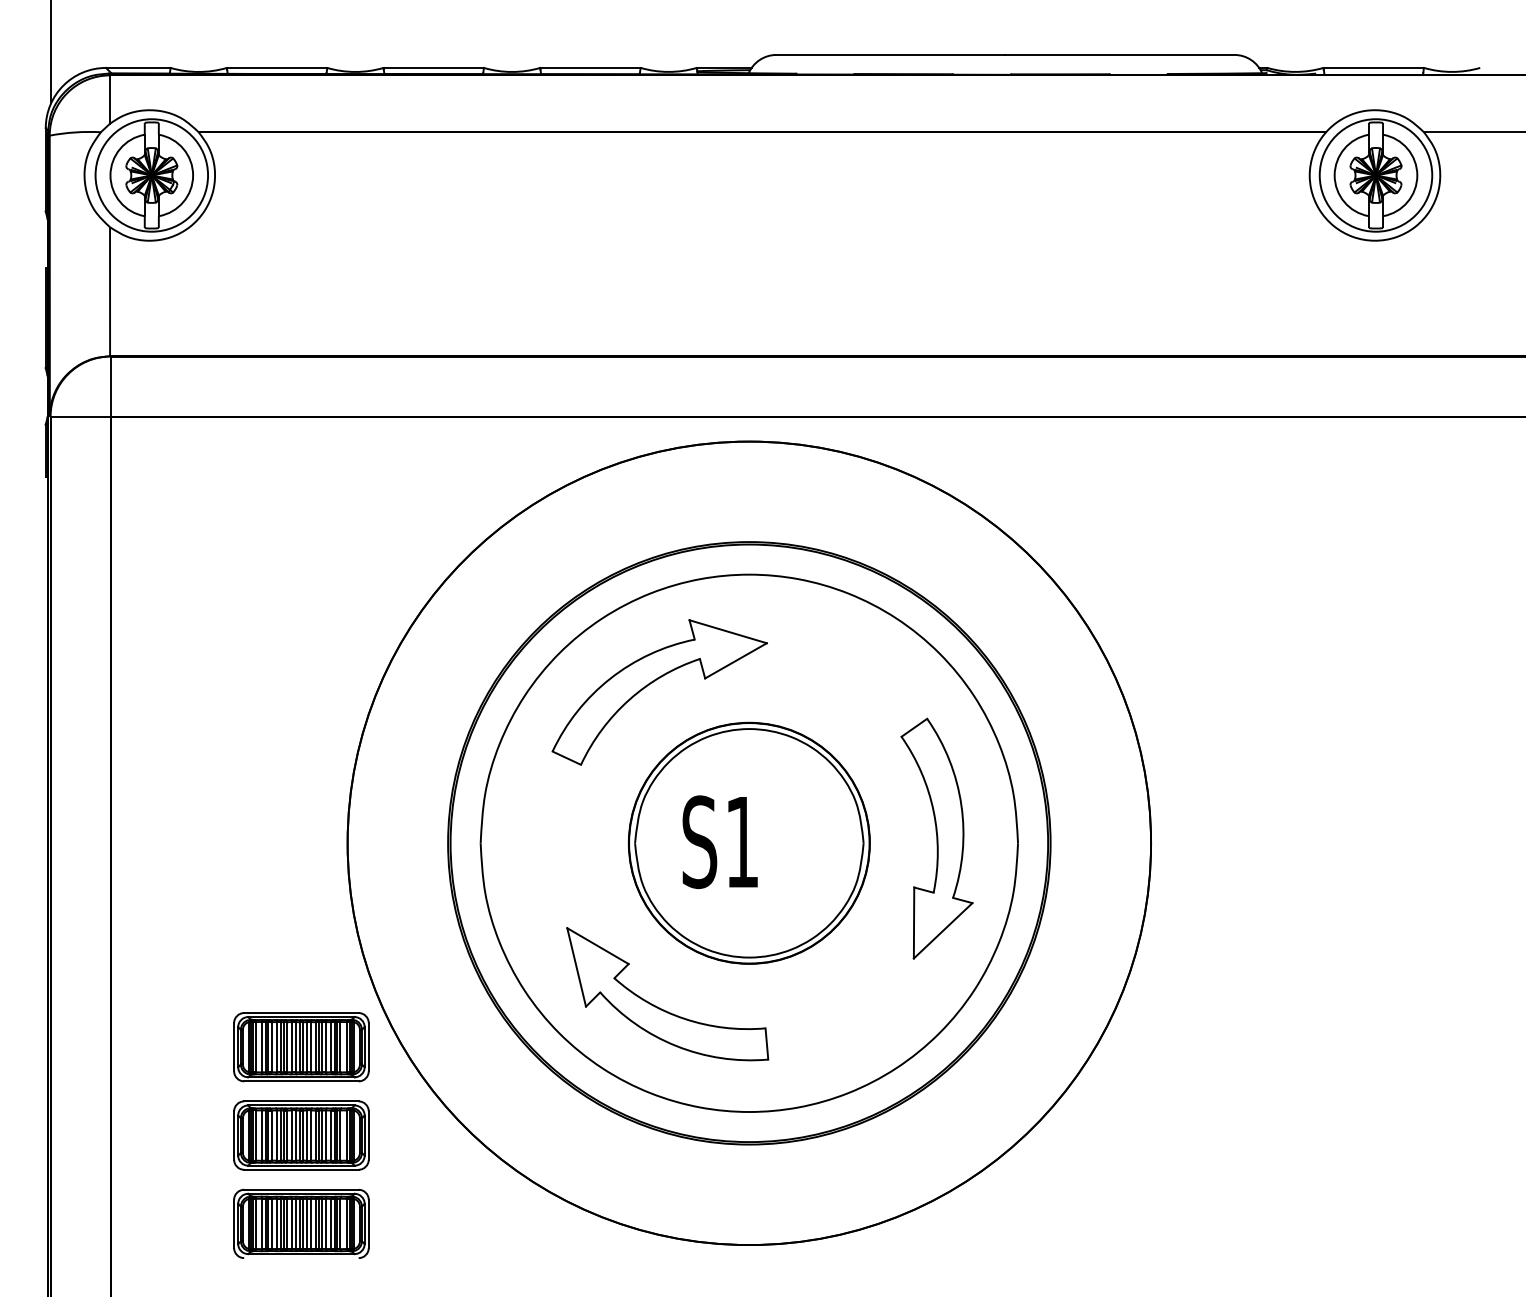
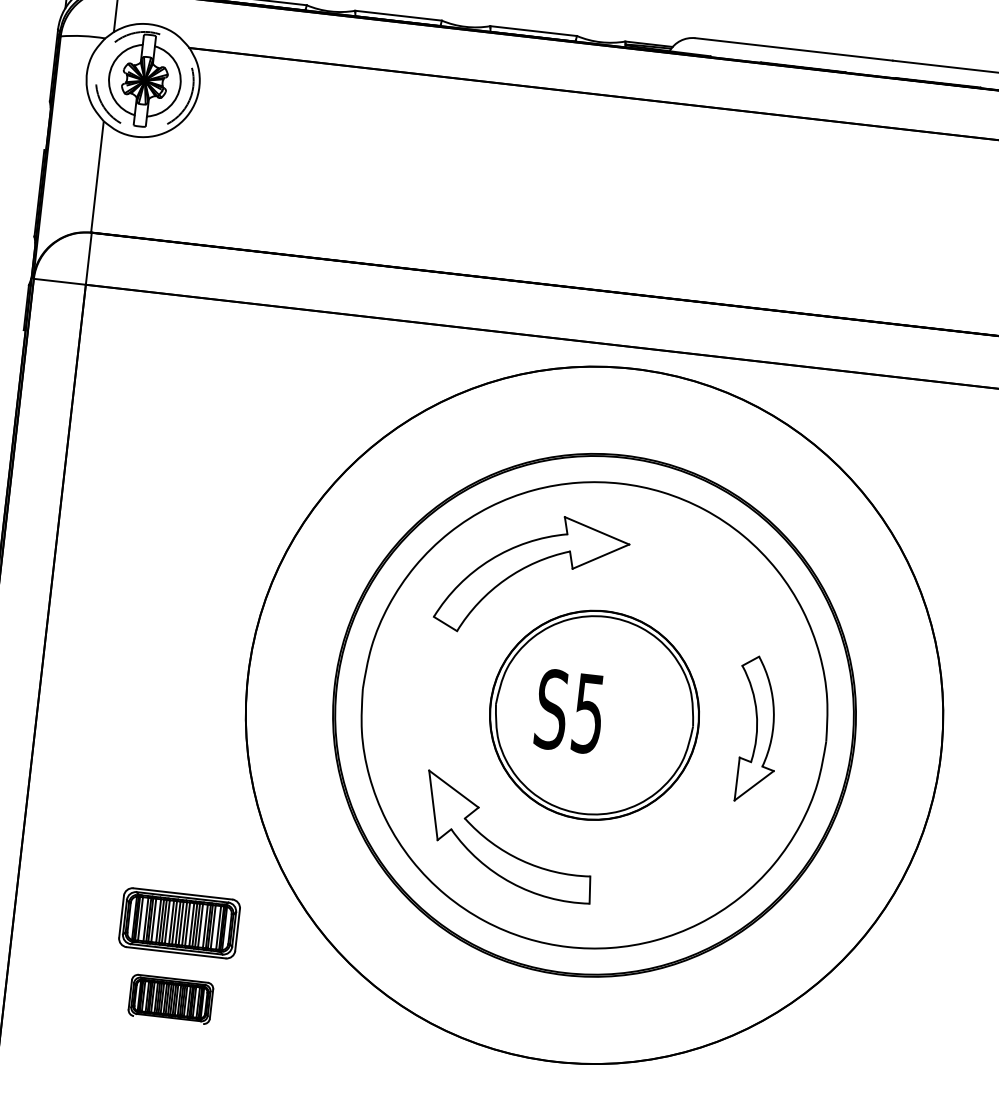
circle: (151, 175) -> (144, 80), solid -> dashed
part: (936, 838) -> (756, 729), size x0.7
text: (741, 843) -> (587, 714), S1 -> S5
part: (301, 1047) -> (188, 847), removed
part: (301, 1223) -> (170, 999), size x0.7

